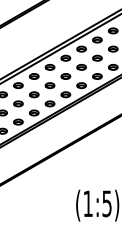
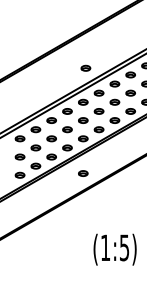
part: (68, 23) -> (85, 67), added
part: (66, 129) -> (83, 173), added

